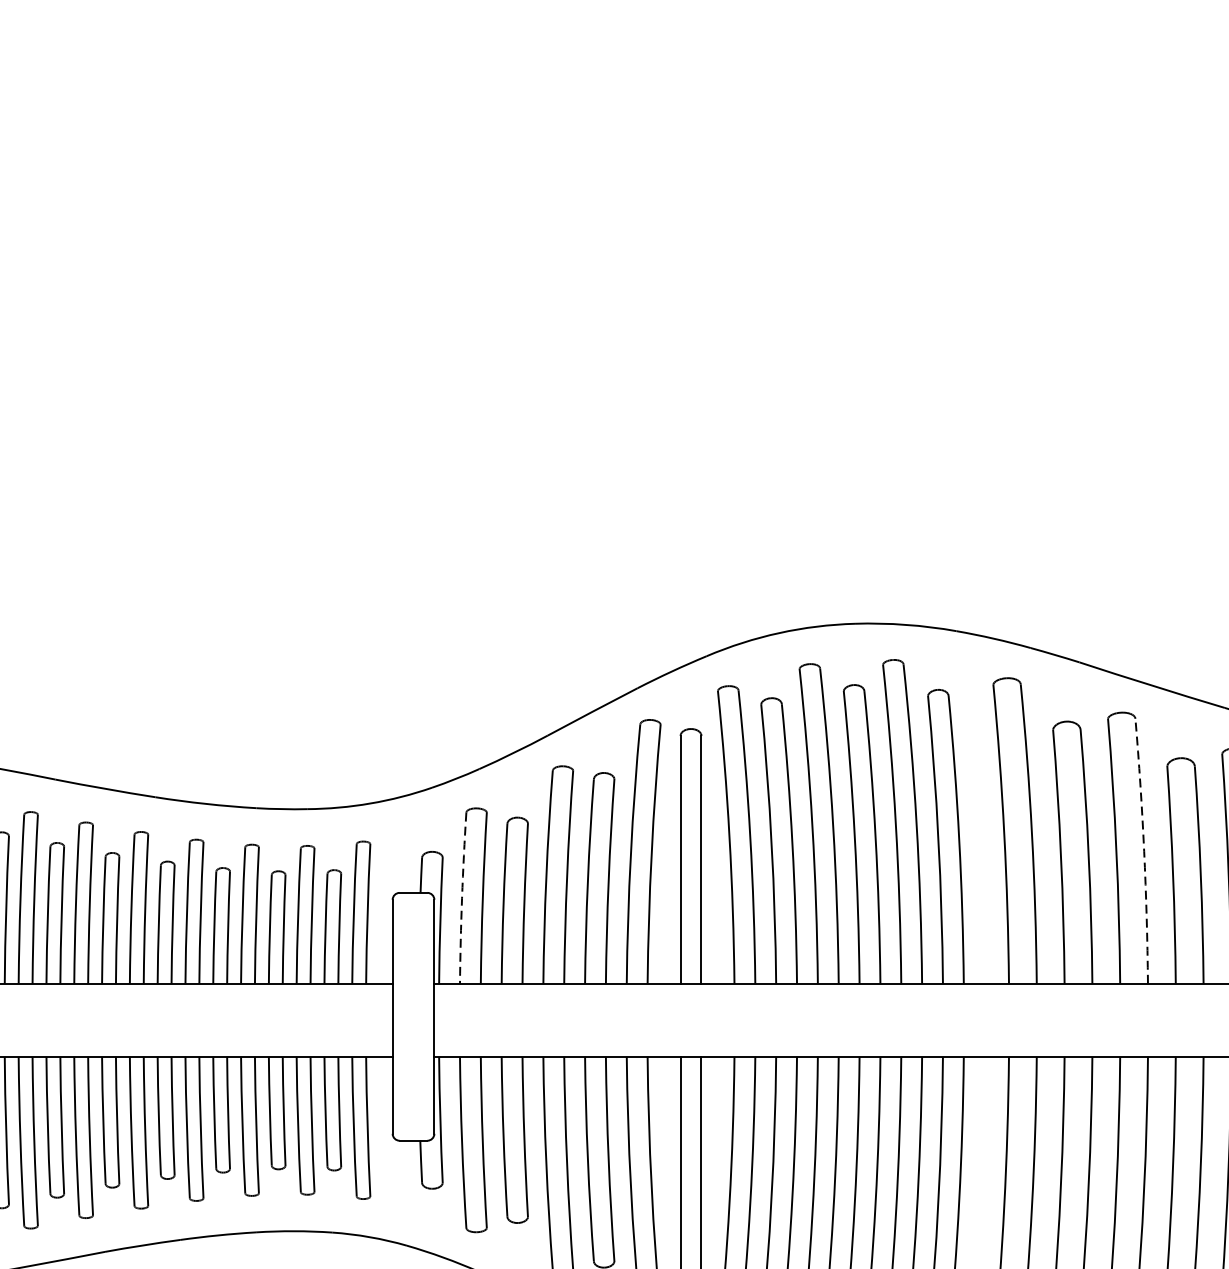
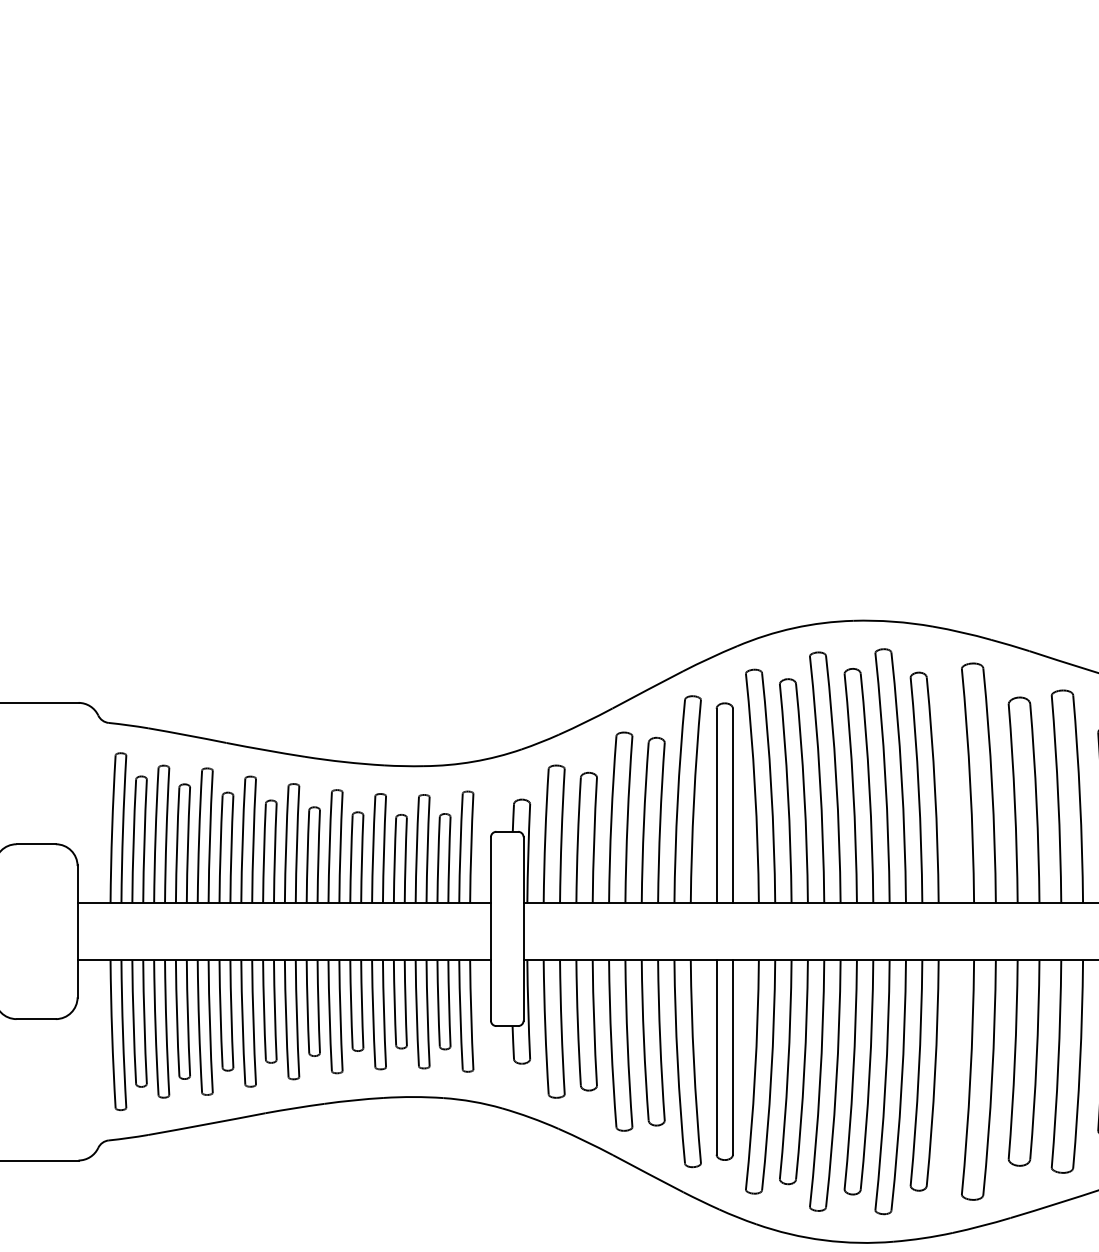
arc: (1144, 851) -> (1080, 799), dashed -> solid
arc: (462, 897) -> (545, 835), dashed -> solid

